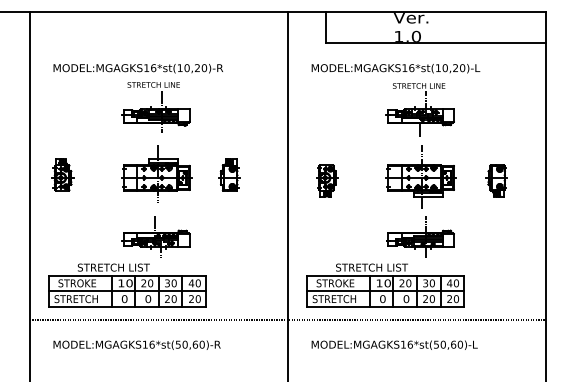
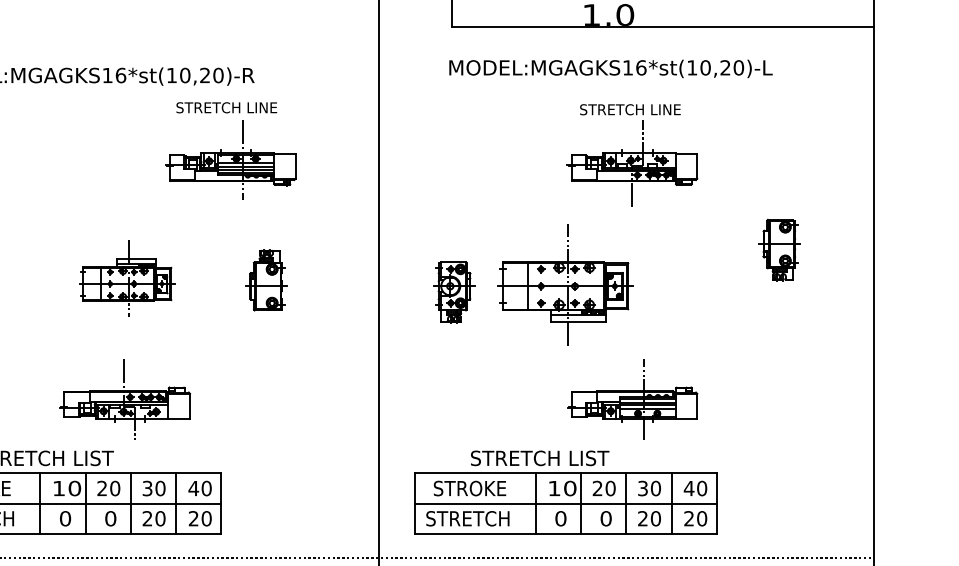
text: (395, 68) -> (610, 68), moved
part: (155, 107) -> (230, 151), moved
part: (156, 173) -> (126, 277), size x0.7
part: (420, 176) -> (564, 283), moved
part: (496, 180) -> (778, 248), moved

